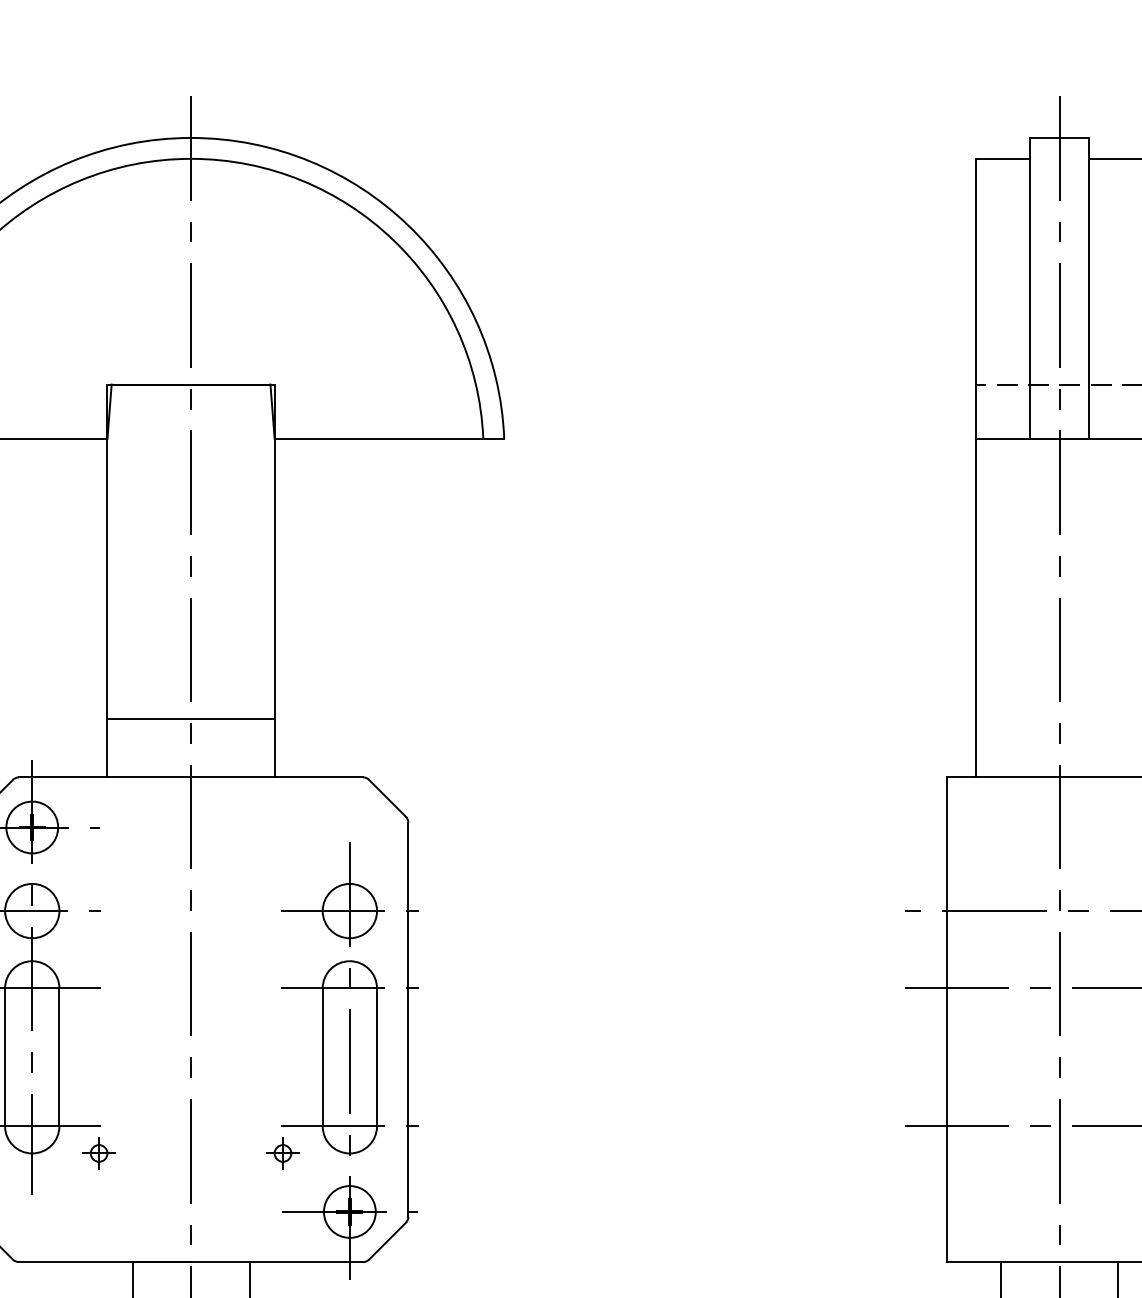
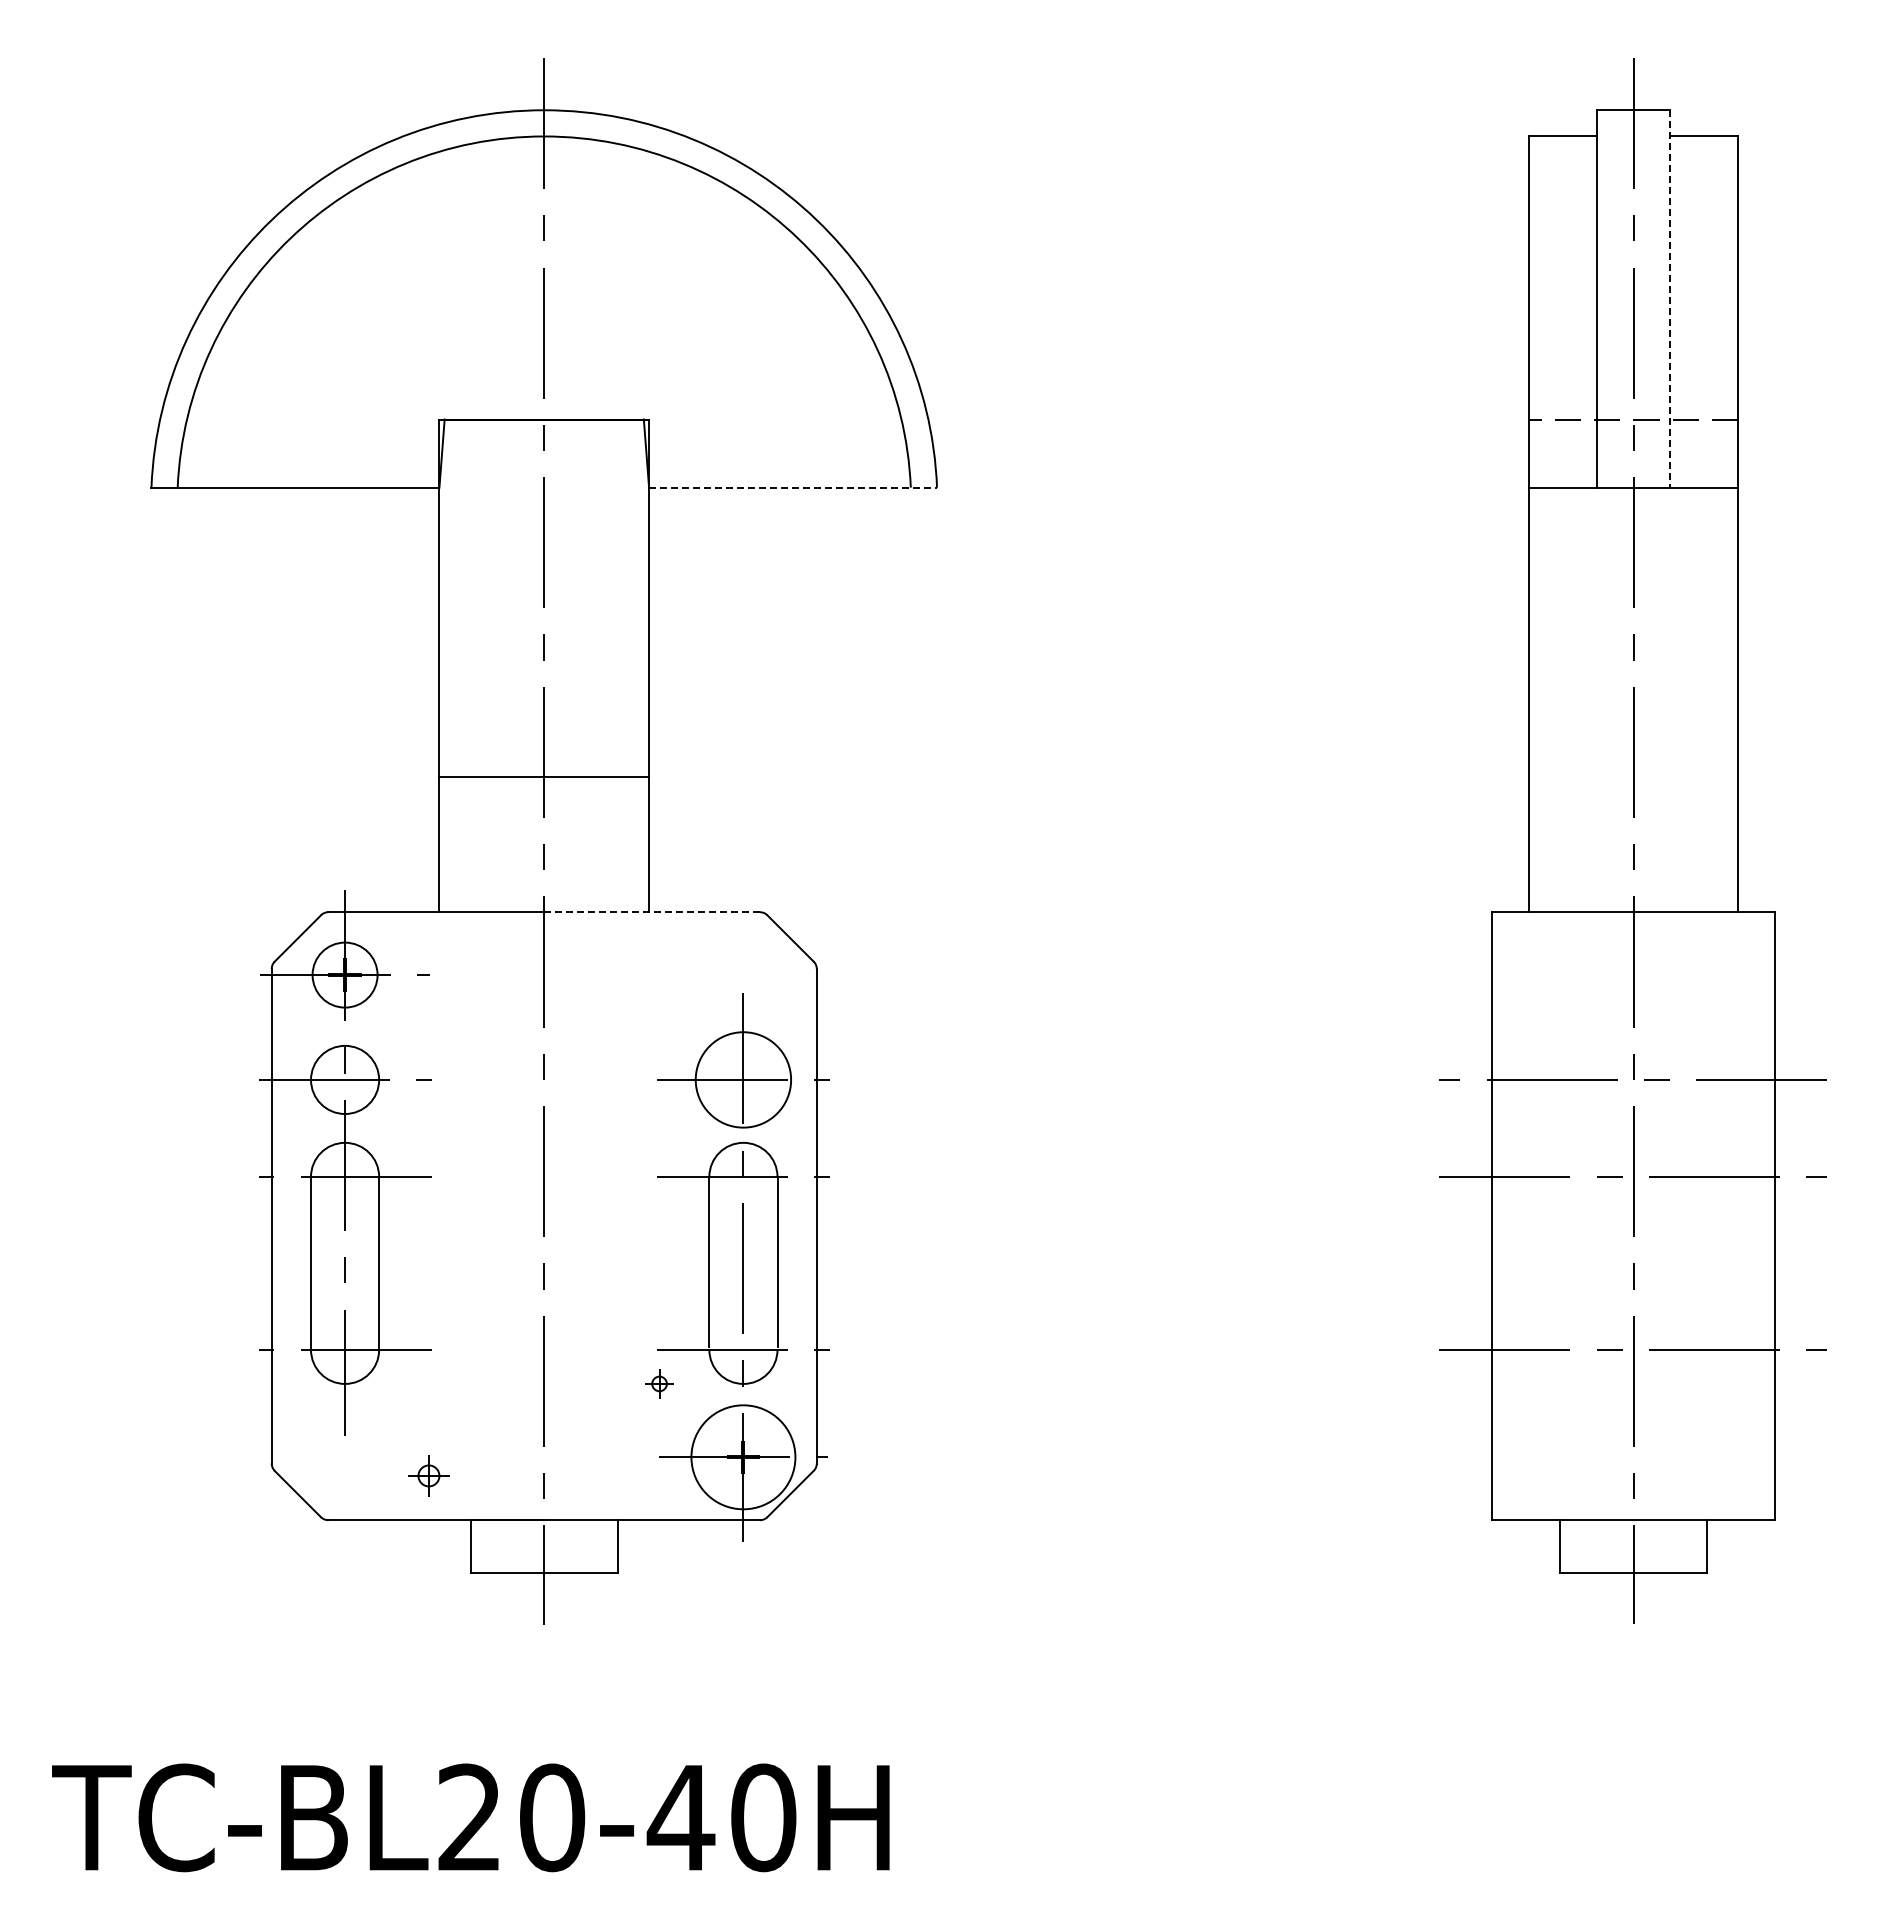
line: (1089, 288) -> (1670, 298), solid -> dashed
line: (389, 438) -> (793, 487), solid -> dashed
line: (191, 718) -> (544, 776), moved
line: (277, 777) -> (652, 912), solid -> dashed
circle: (349, 910) -> (743, 1079), size x1.4
part: (98, 1153) -> (428, 1475), moved
part: (282, 1153) -> (659, 1383), size x0.7
circle: (349, 1211) -> (742, 1456), size x1.6

